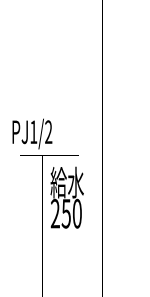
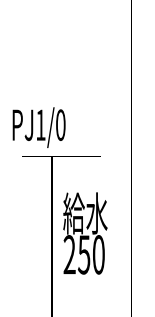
text: (48, 132) -> (60, 125), PJ1/2 -> PJ1/0
text: (66, 197) -> (84, 233), moved

